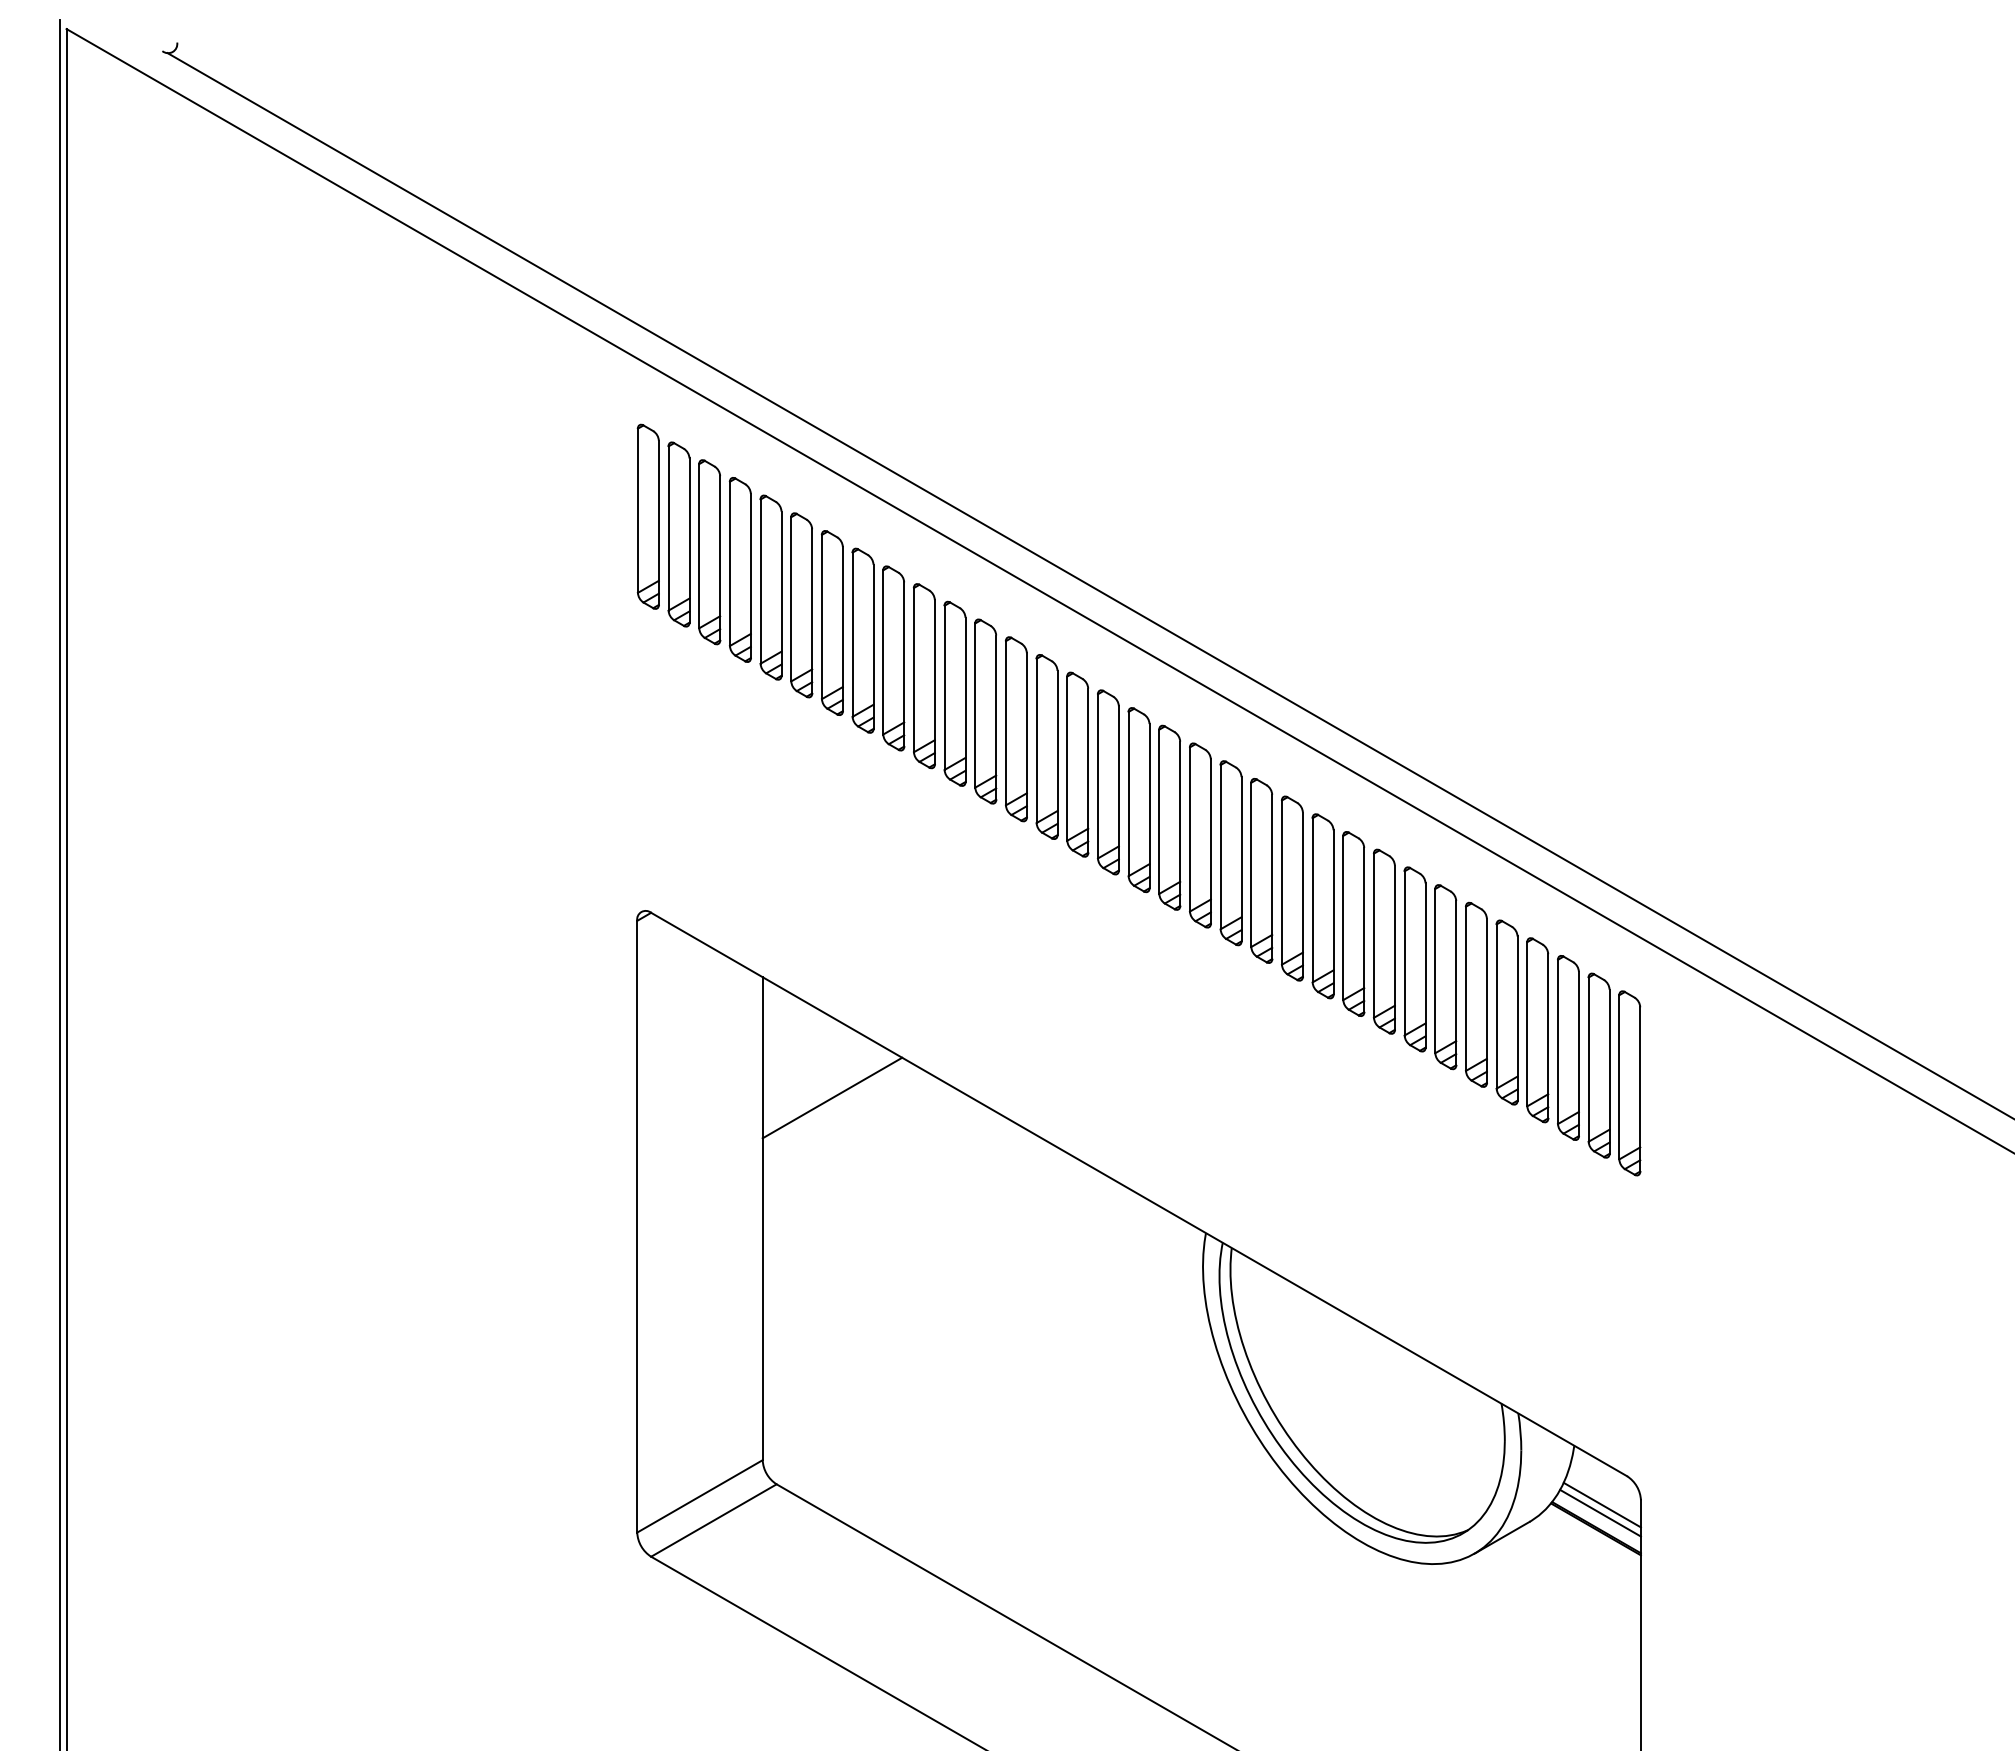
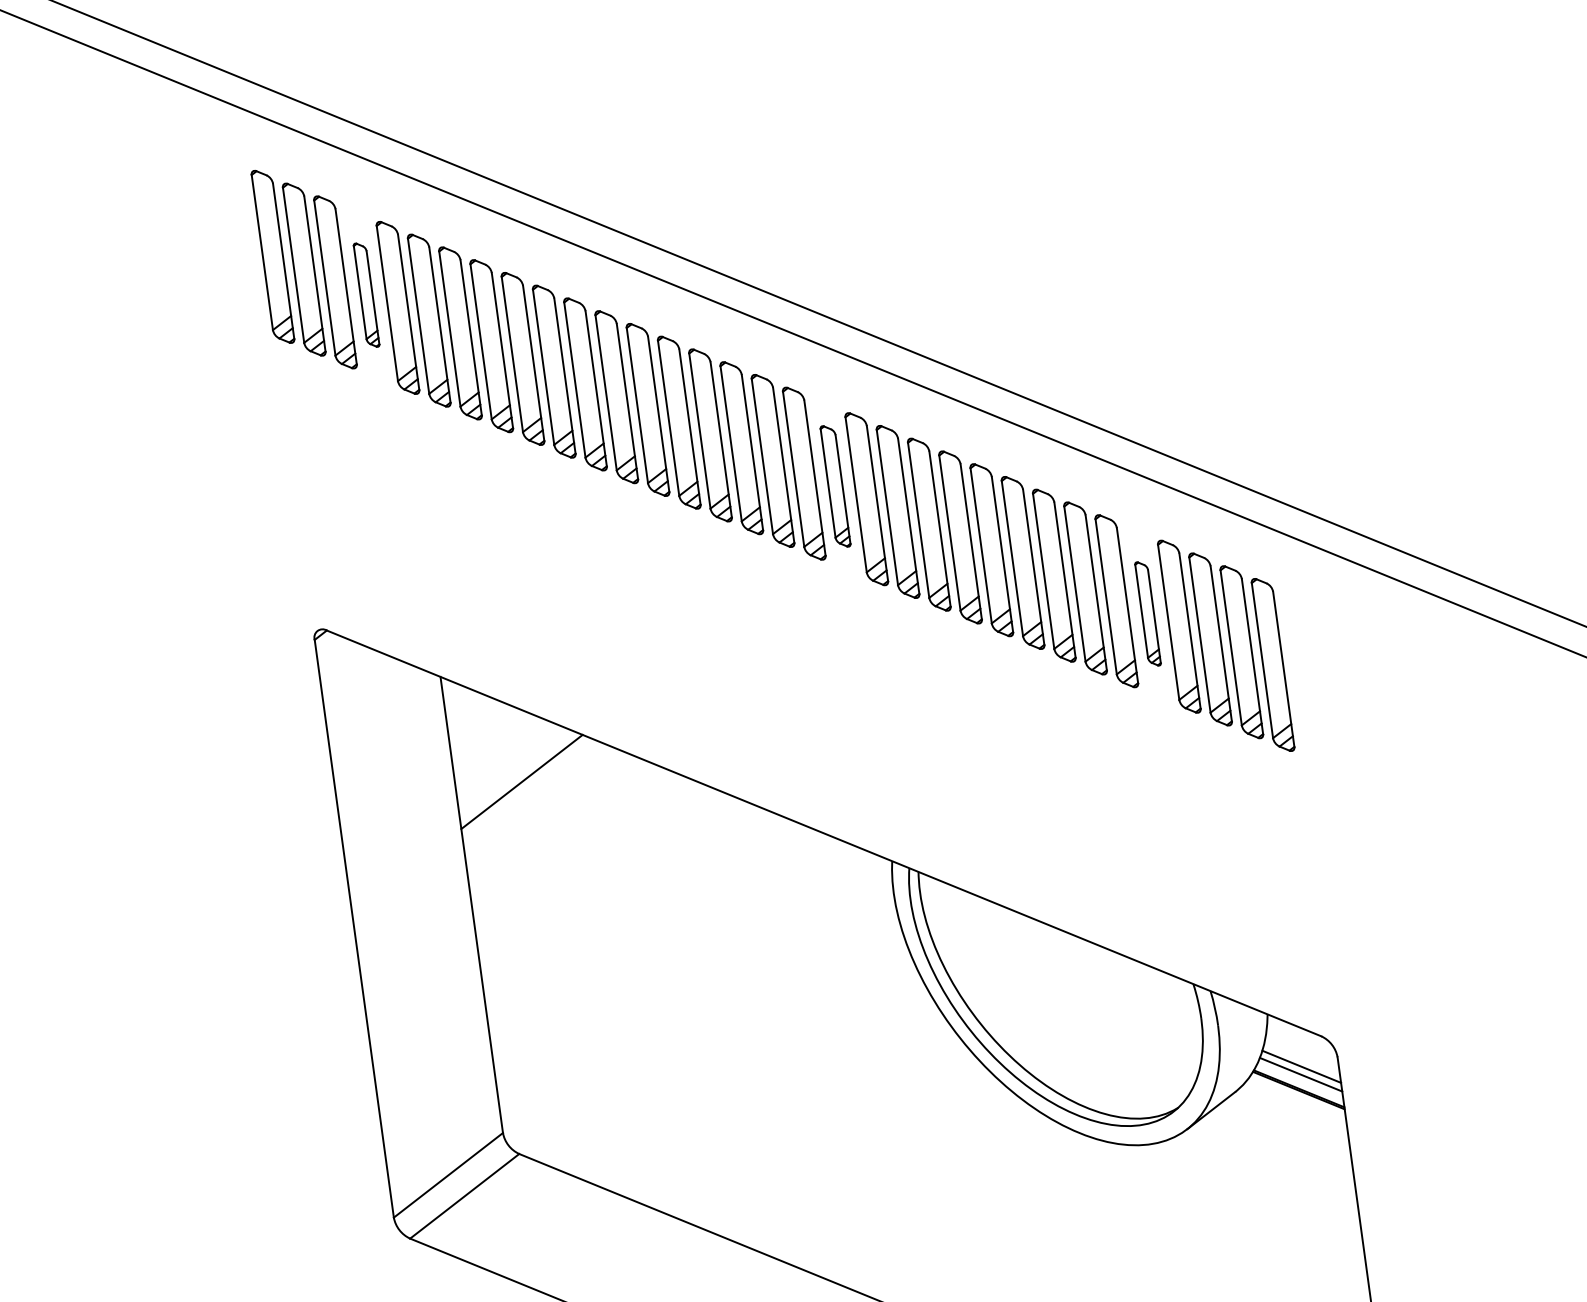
part: (739, 569) -> (365, 294), size x0.6
part: (1200, 835) -> (835, 486), size x0.7
part: (1506, 1012) -> (1147, 614), size x0.6

